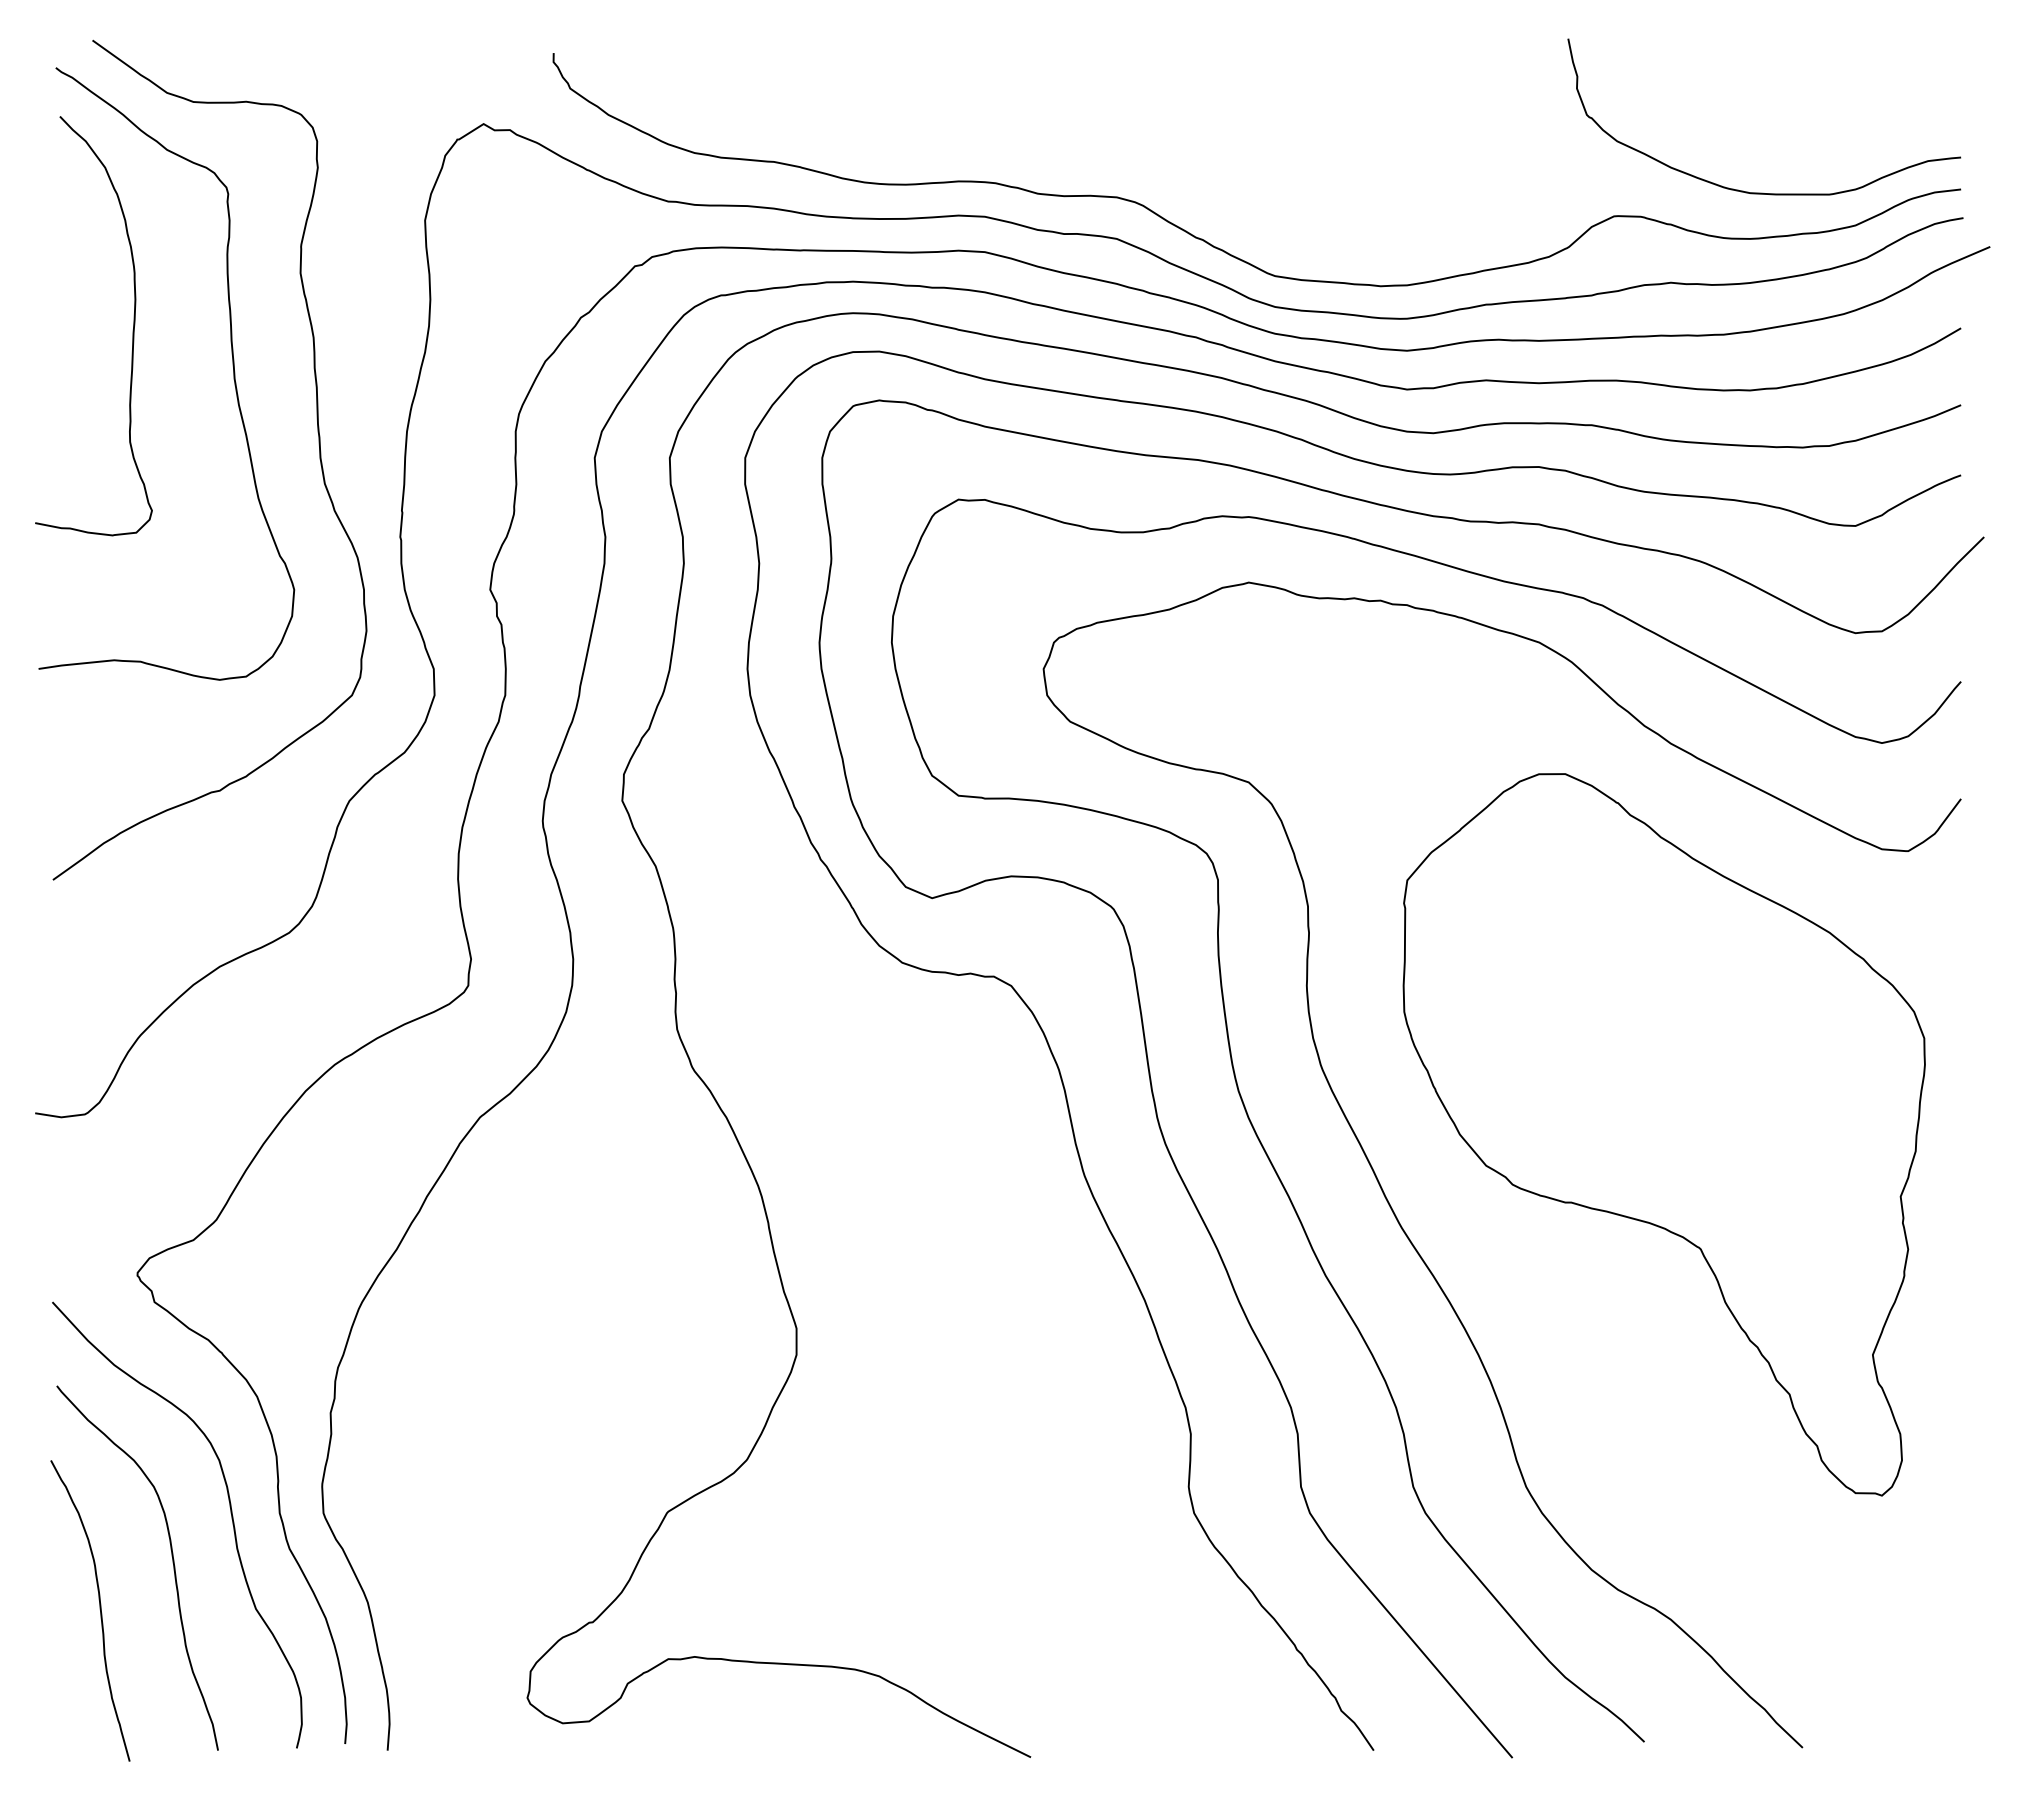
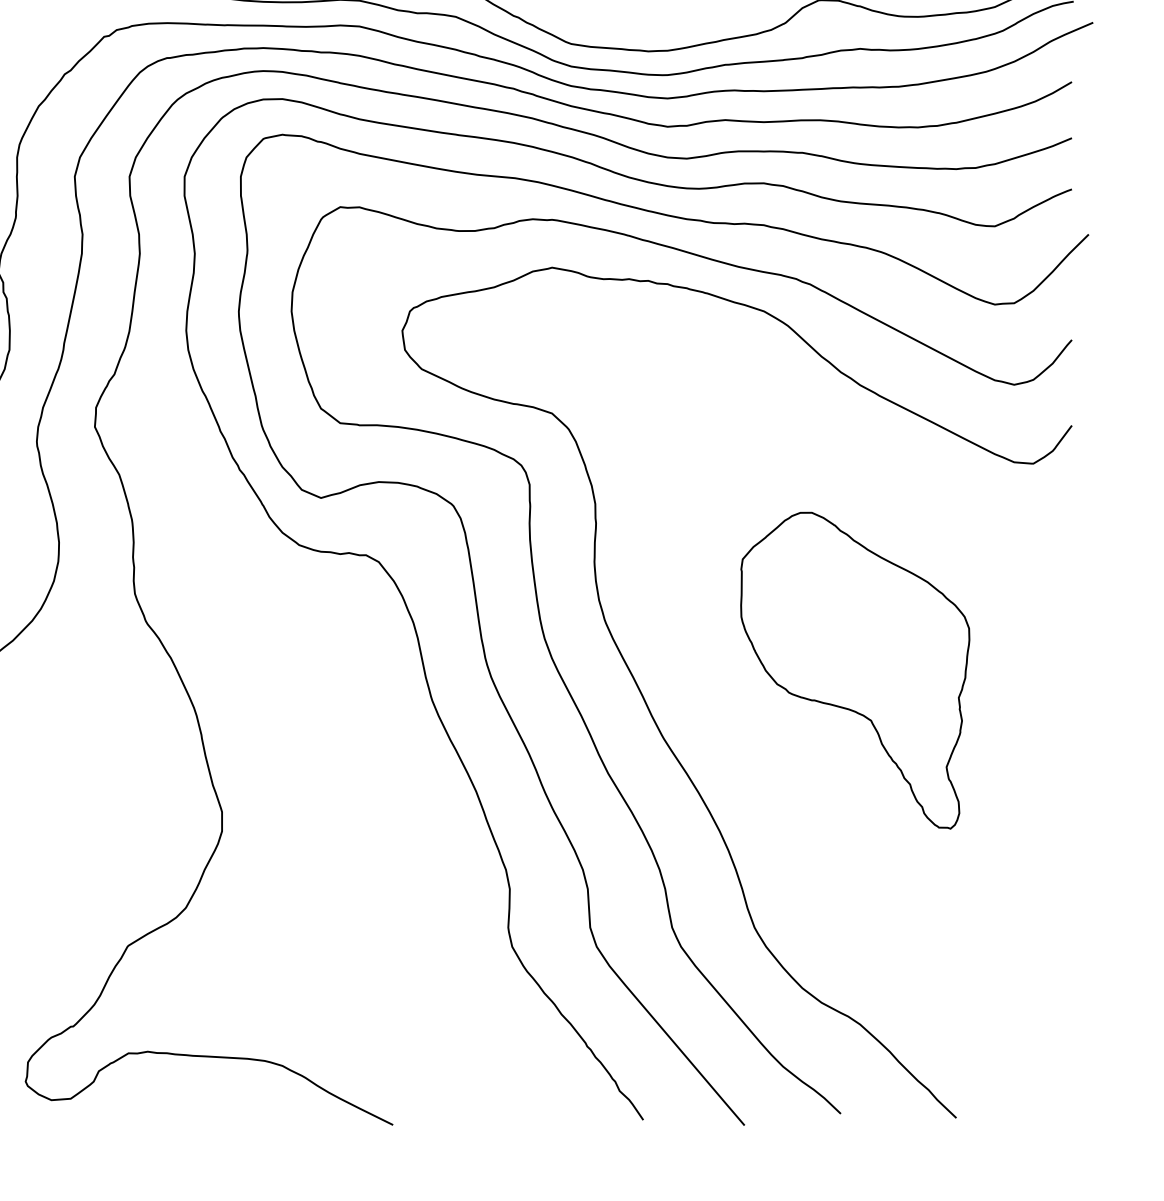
part: (1663, 1134) -> (854, 670), size x0.6

